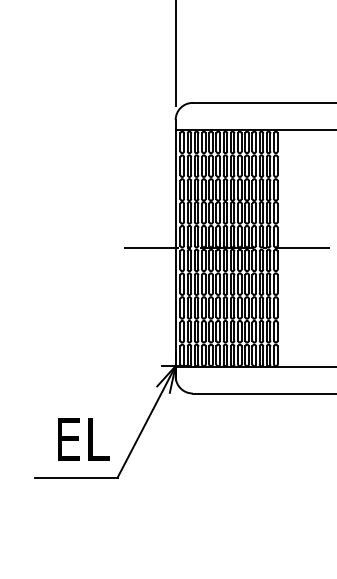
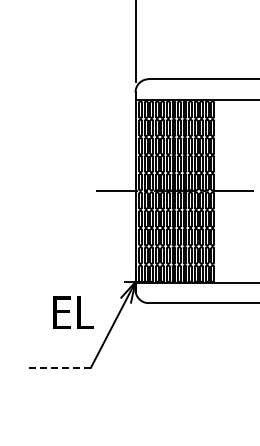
text: (83, 439) -> (73, 312), moved
line: (77, 477) -> (59, 367), solid -> dashed

